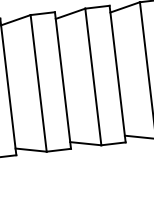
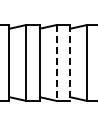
line: (118, 73) -> (70, 62), solid -> dashed
line: (92, 76) -> (56, 62), solid -> dashed

